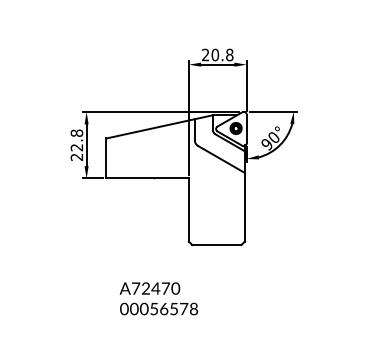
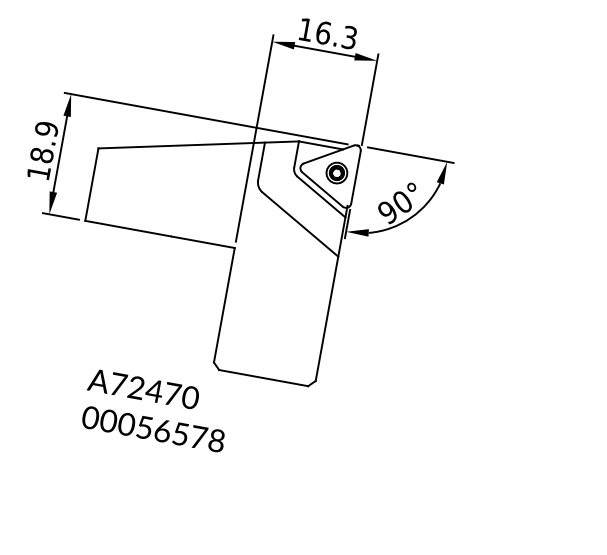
text: (217, 54) -> (327, 32), 20.8 -> 16.3
text: (76, 144) -> (42, 149), 22.8 -> 18.9
text: (158, 298) -> (155, 409), moved

